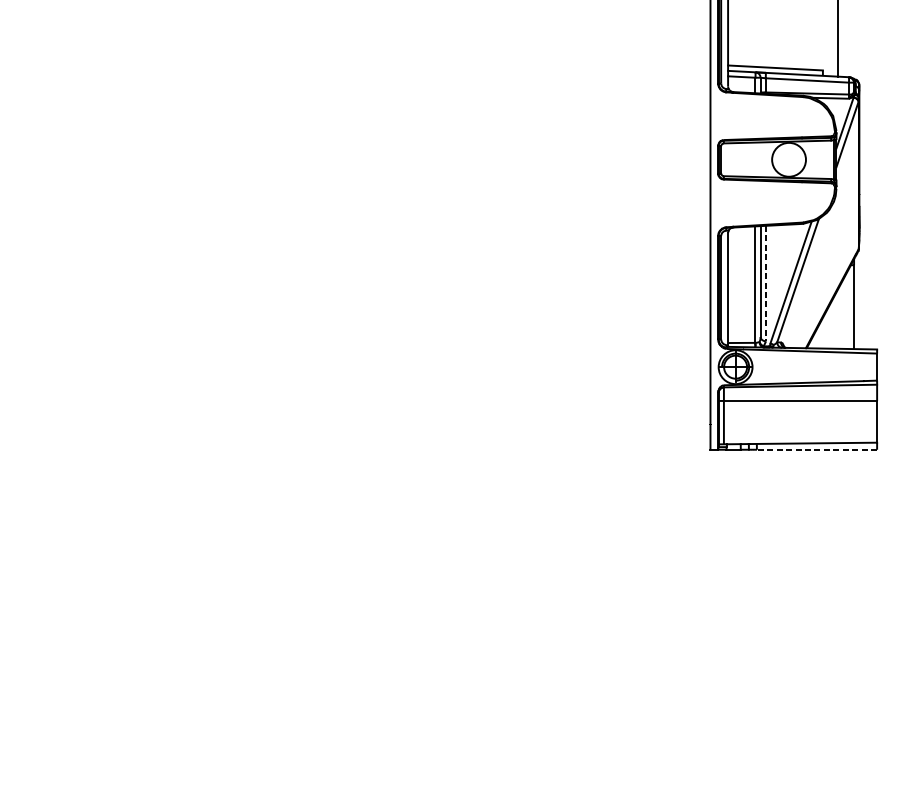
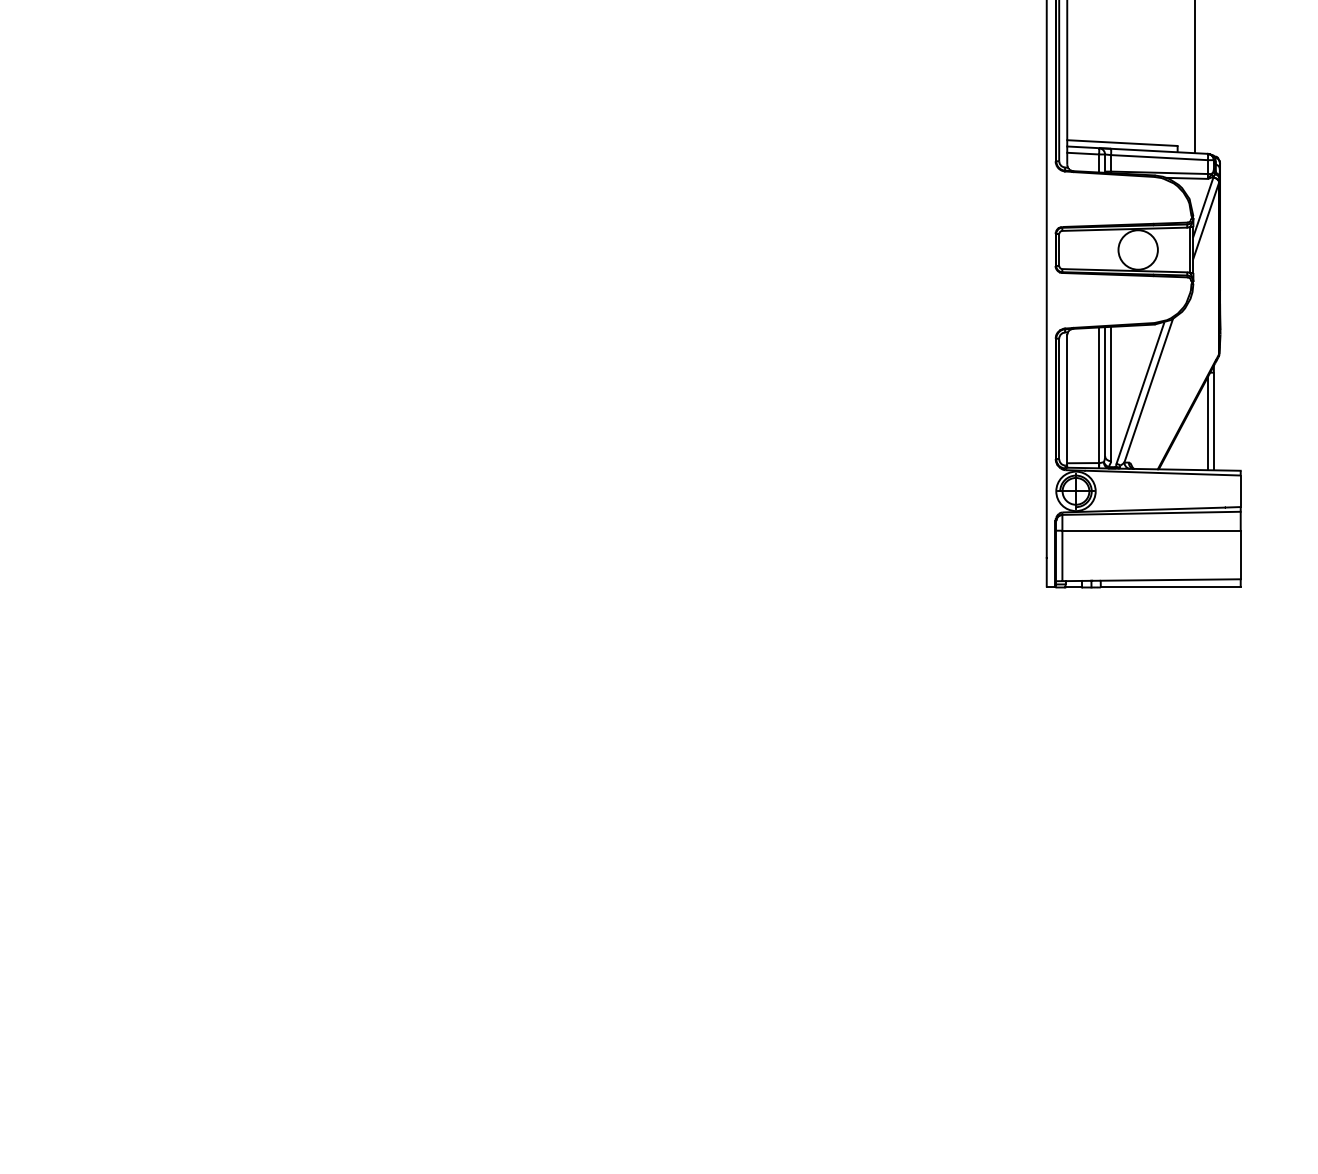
line: (766, 283) -> (1111, 394), dashed -> solid
line: (848, 308) -> (1207, 423), added
line: (816, 449) -> (1170, 587), dashed -> solid

